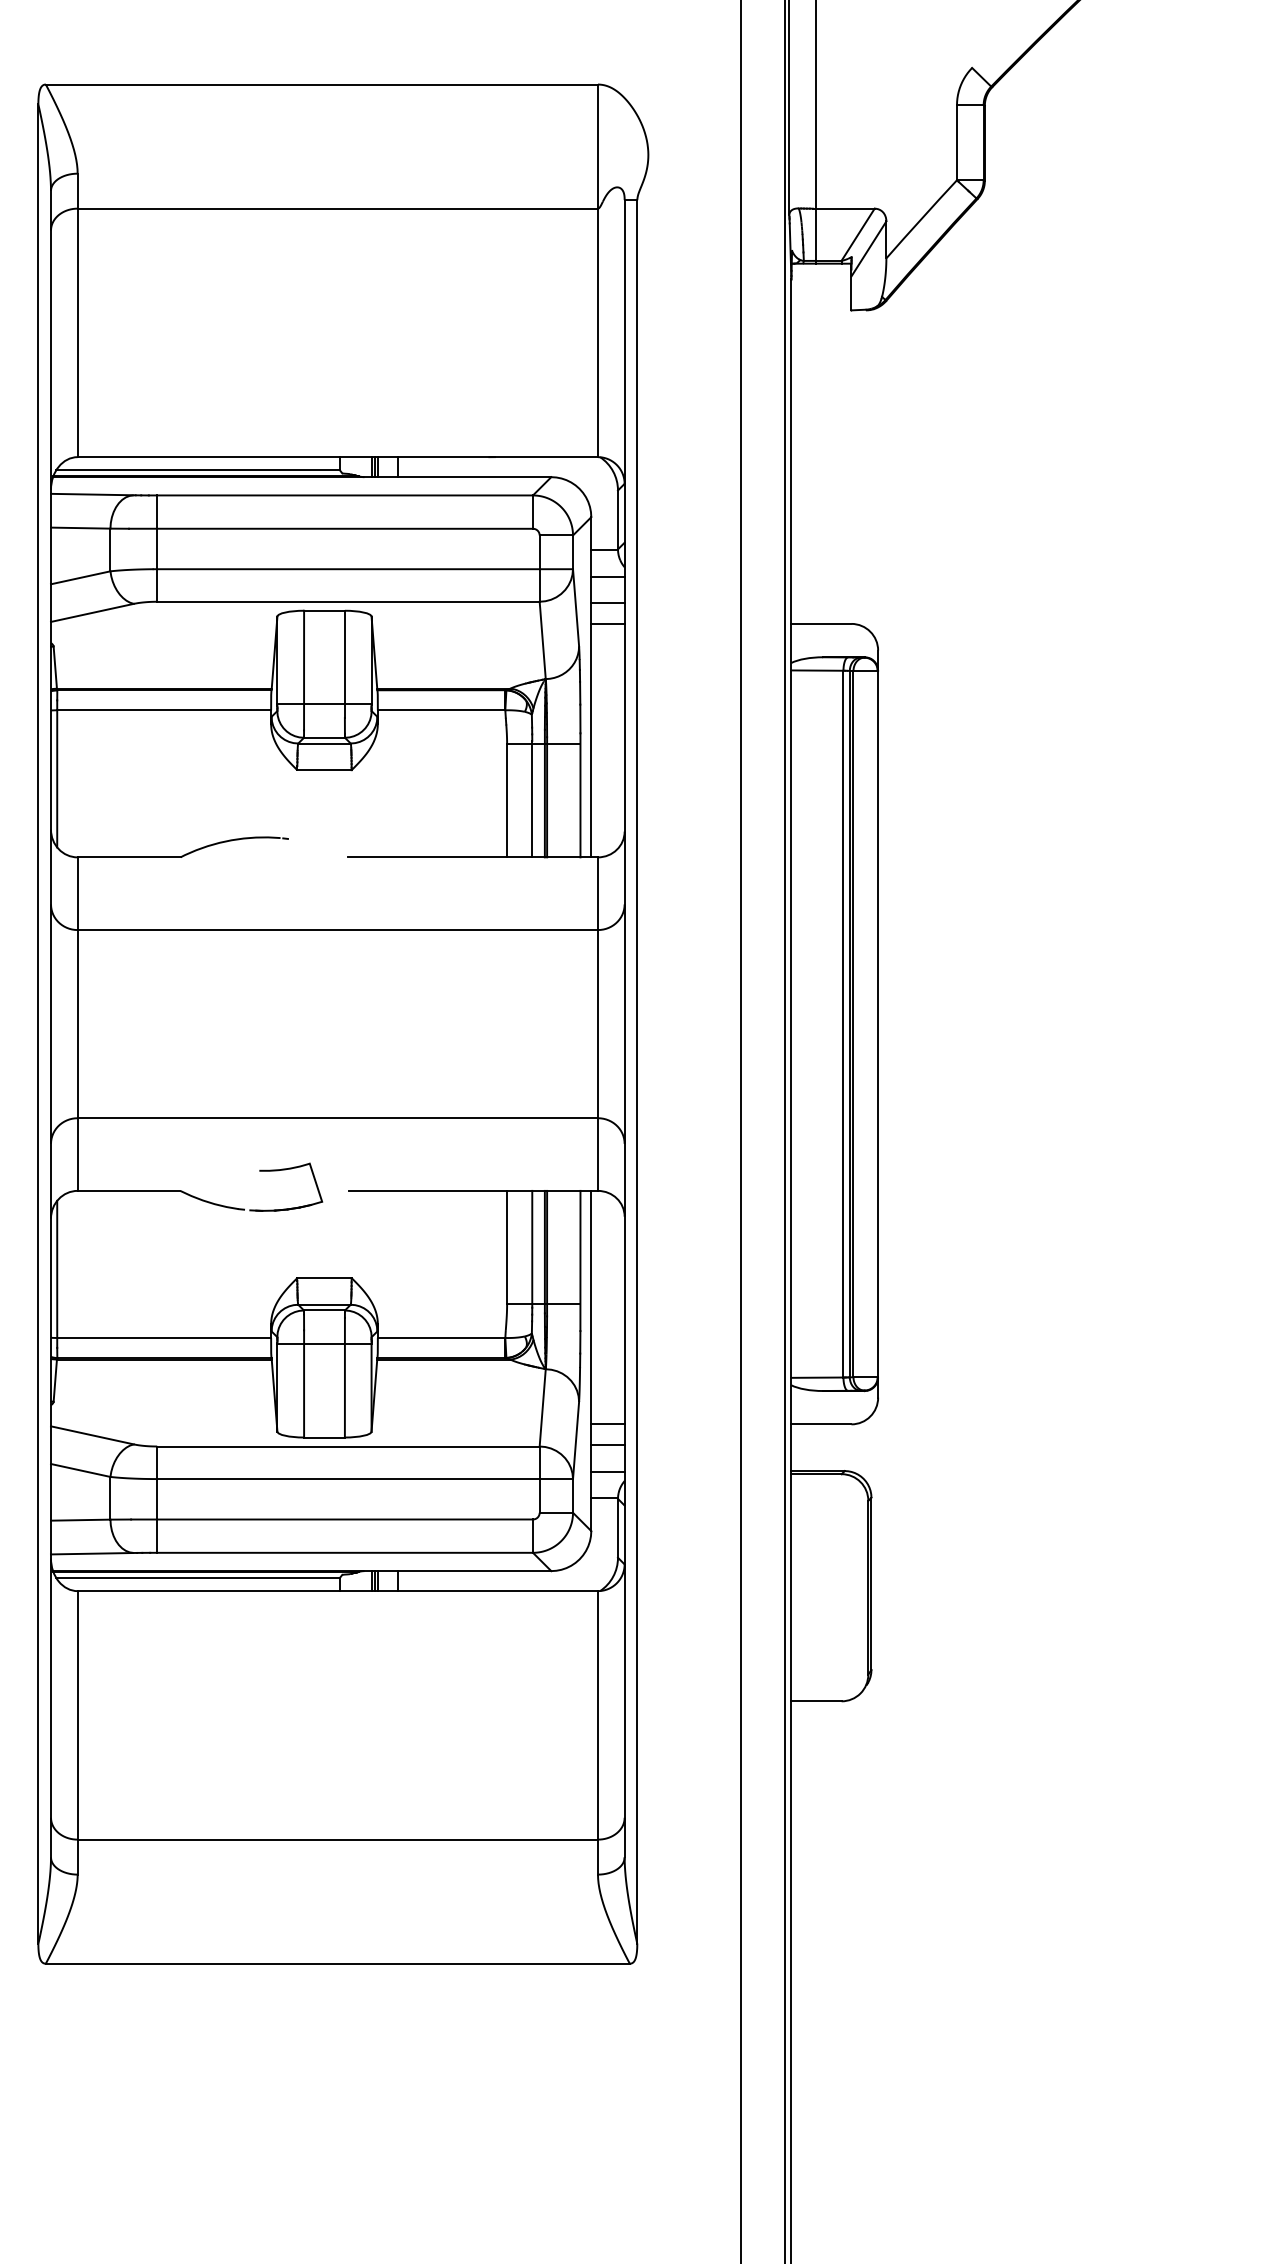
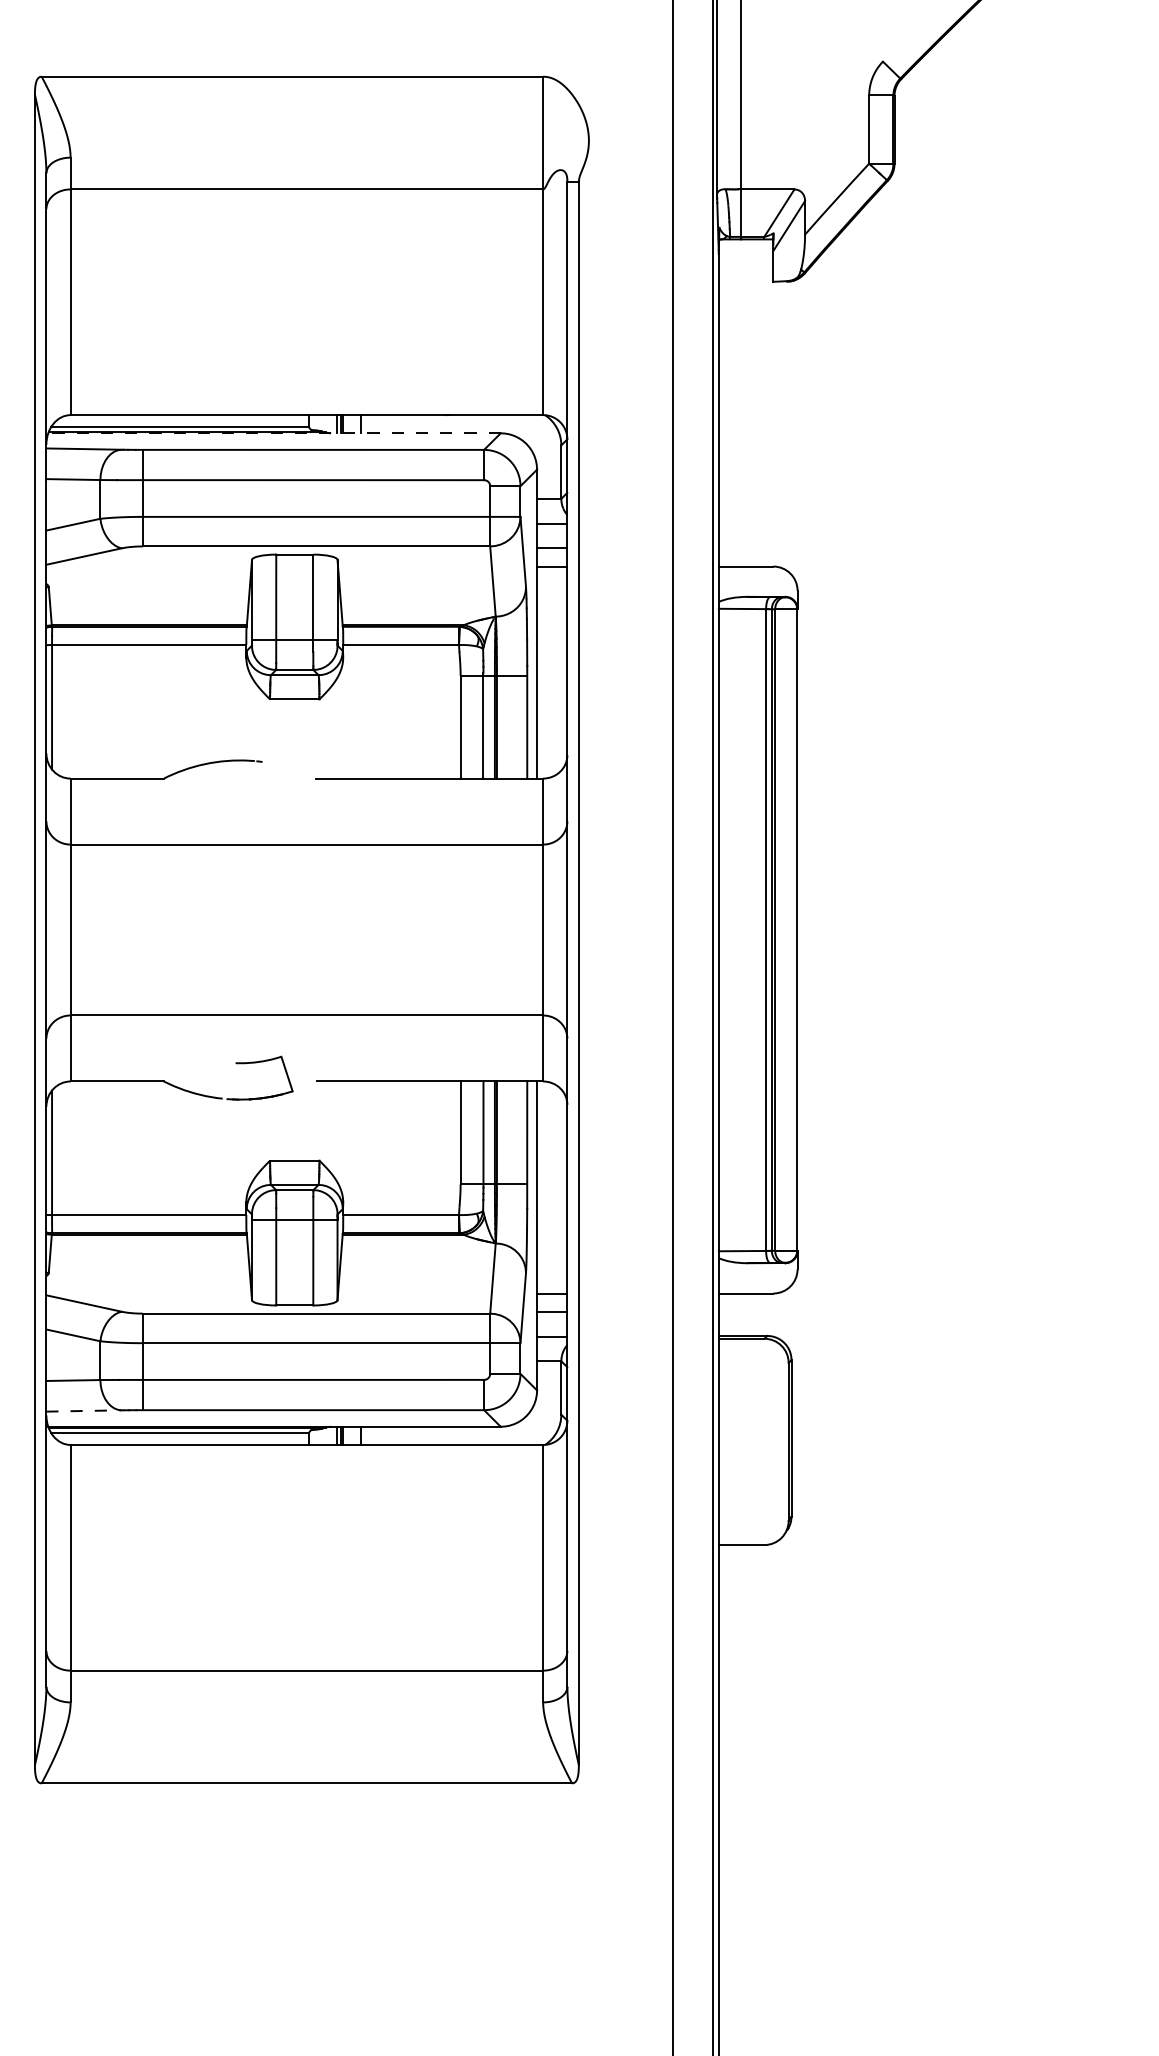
line: (302, 477) -> (274, 433), solid -> dashed
line: (94, 1553) -> (85, 1410), solid -> dashed

